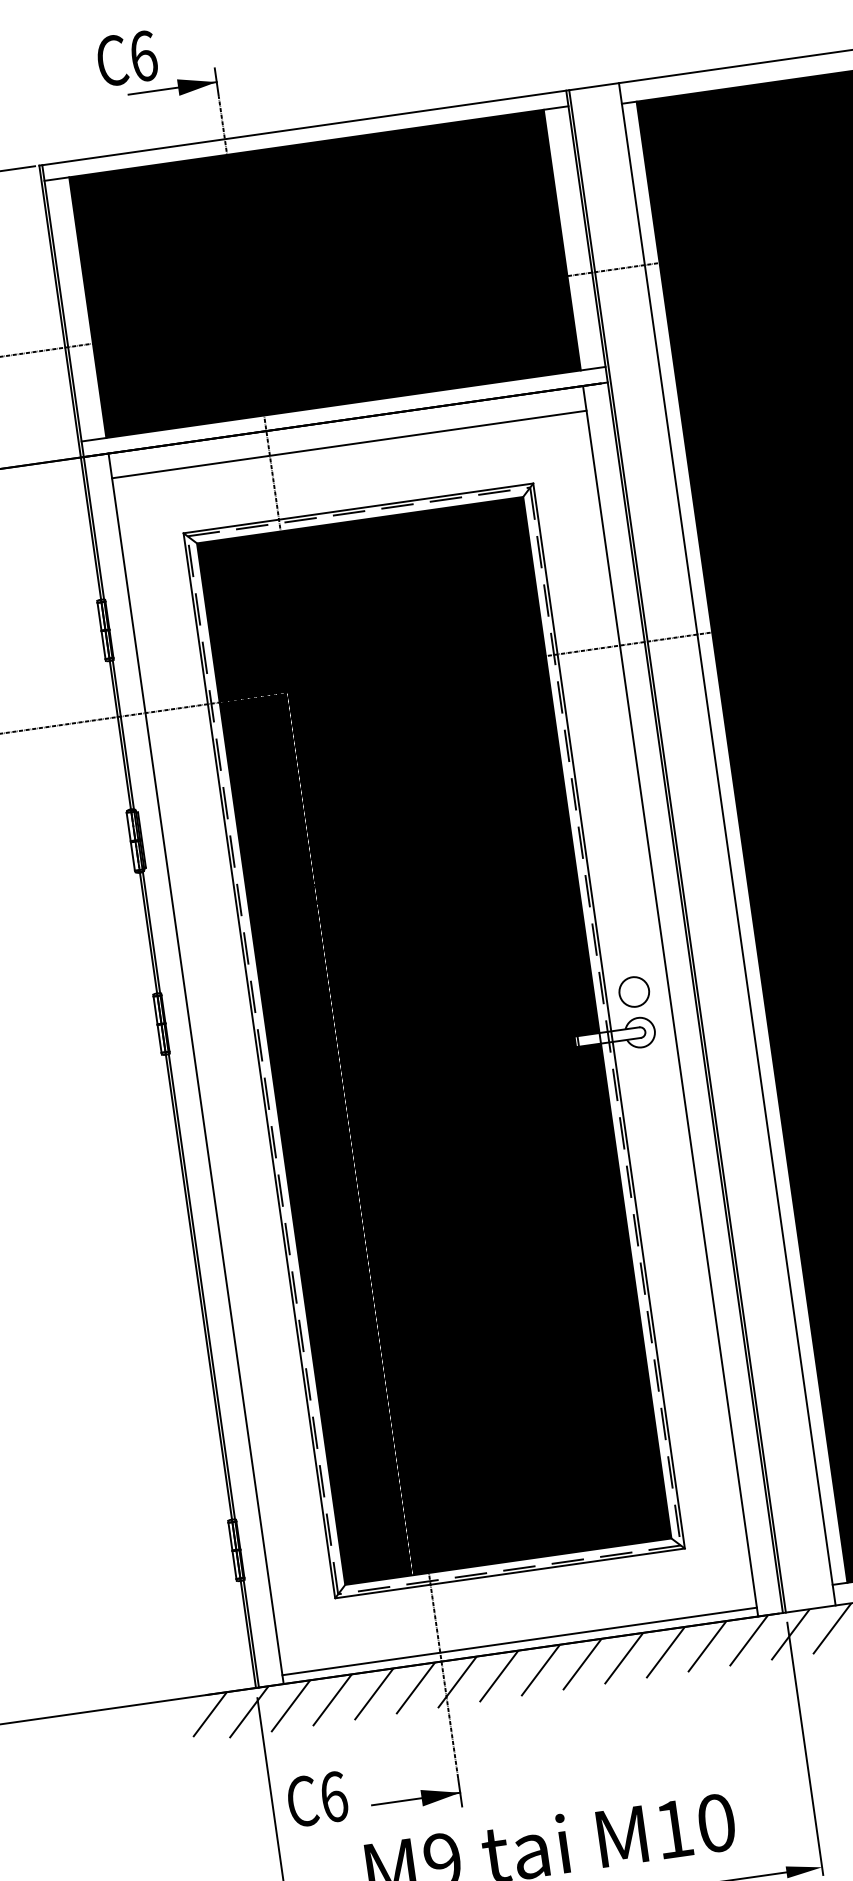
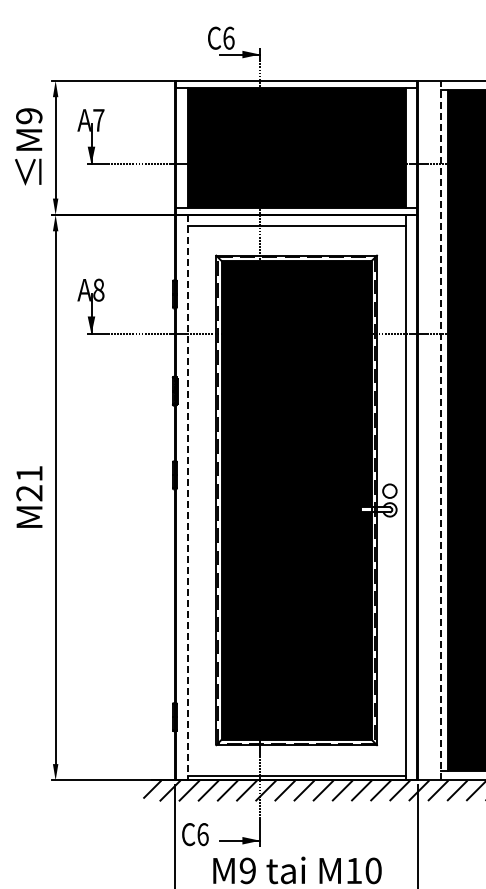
line: (727, 843) -> (441, 430), solid -> dashed
line: (195, 1068) -> (187, 497), solid -> dashed

